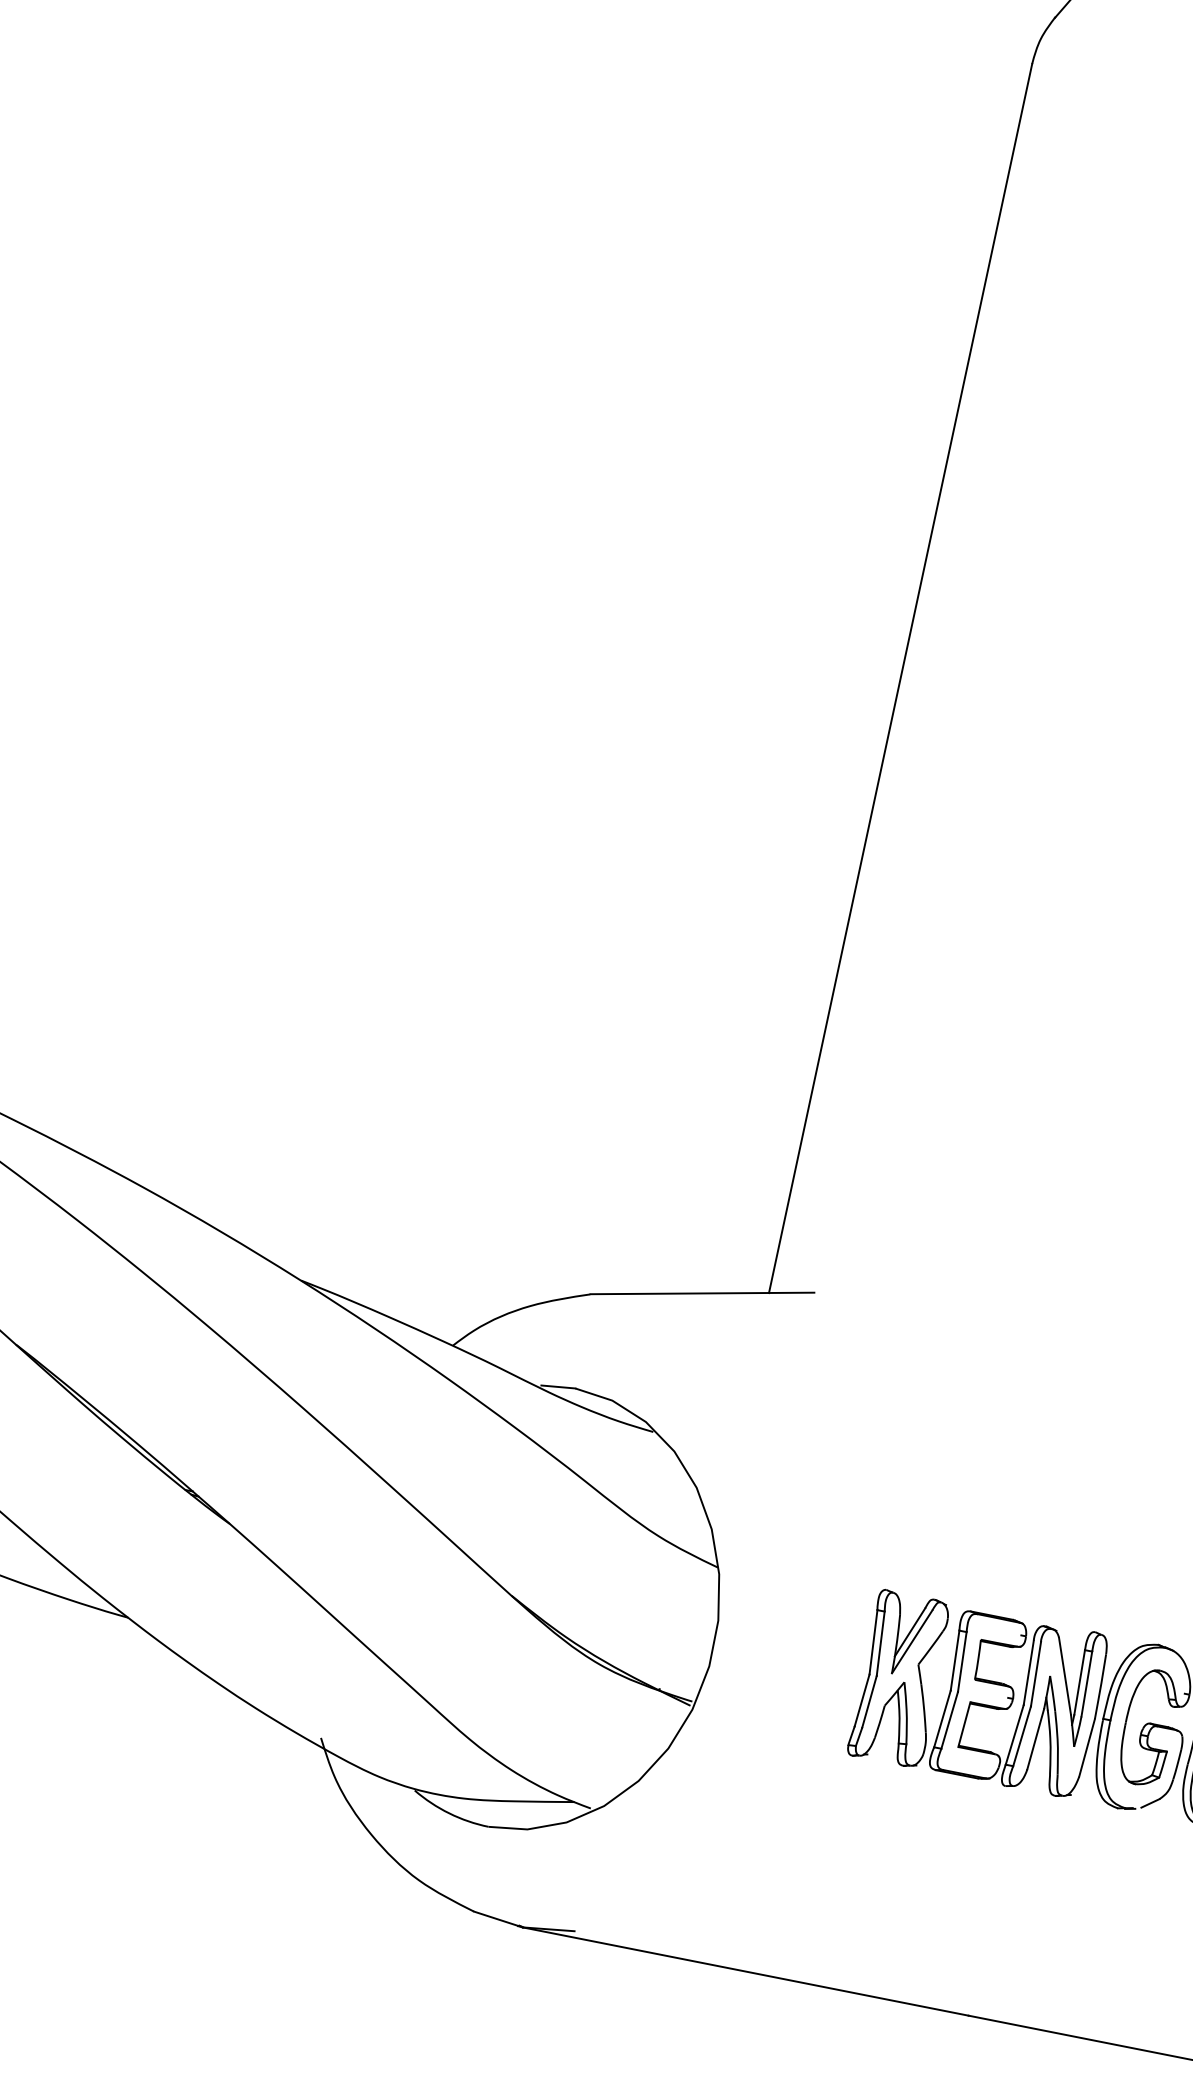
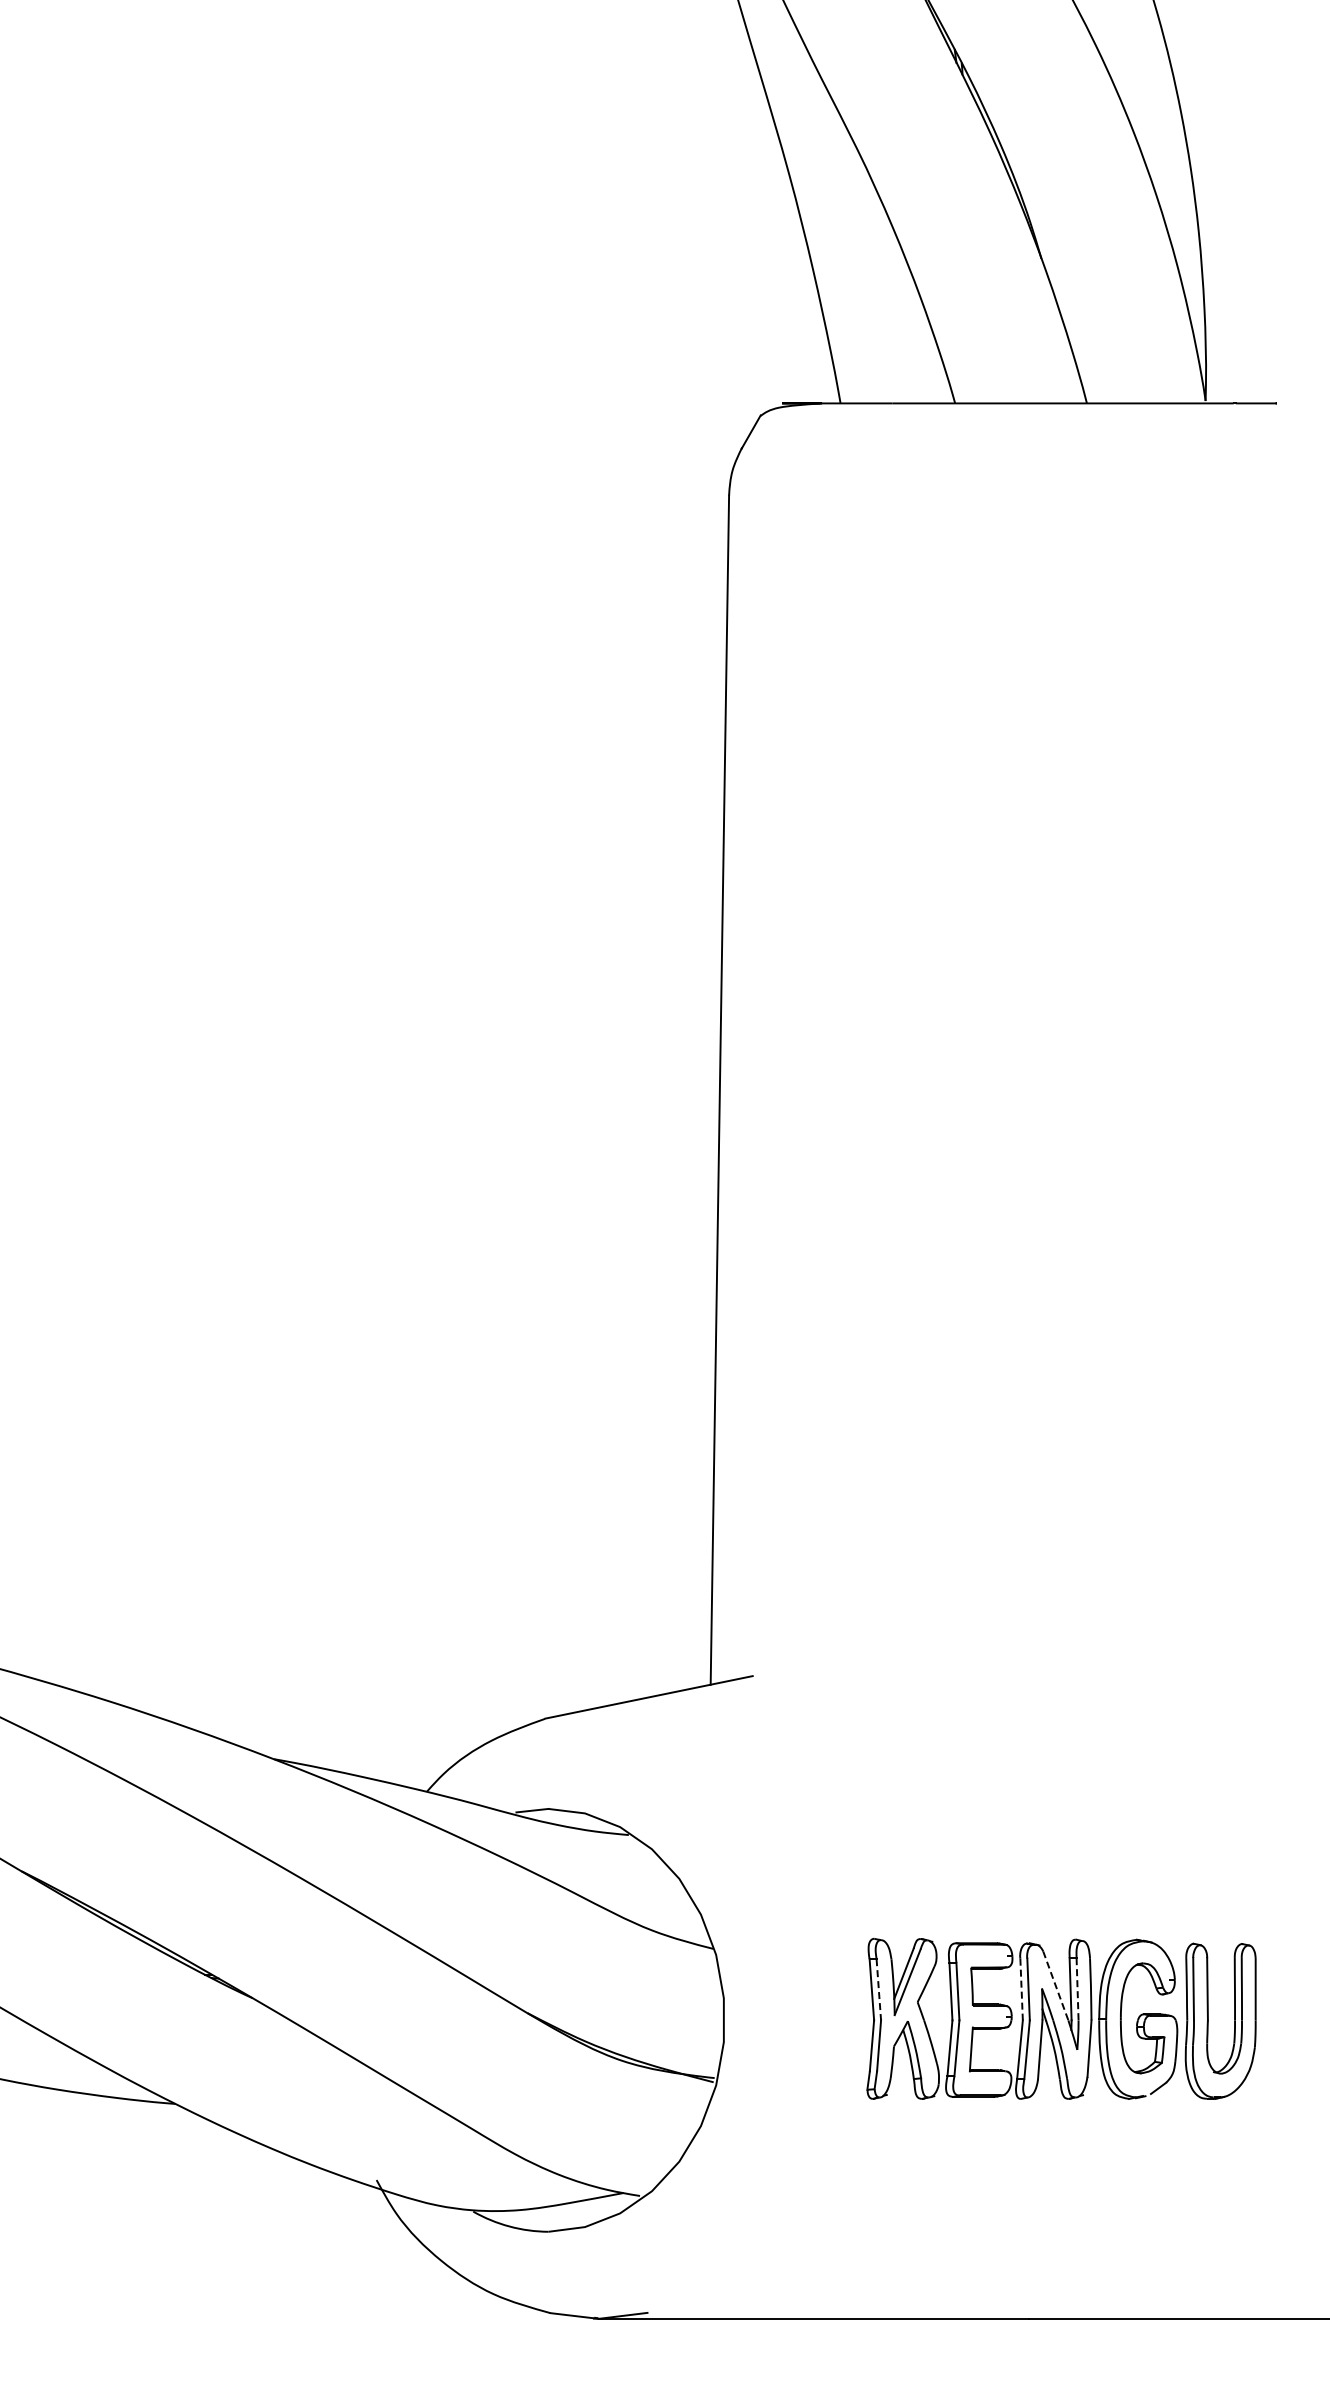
line: (880, 1643) -> (878, 1989), solid -> dashed
line: (1028, 1672) -> (1021, 1989), solid -> dashed
line: (1064, 1675) -> (1055, 1985), solid -> dashed
line: (1086, 1684) -> (1077, 1989), solid -> dashed

